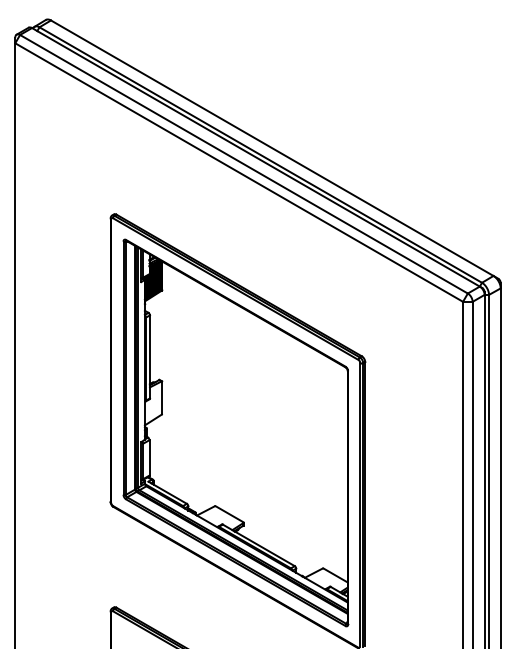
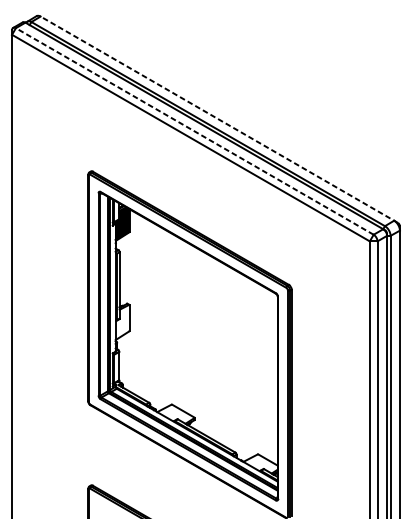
line: (274, 149) -> (219, 119), solid -> dashed
line: (243, 164) -> (194, 131), solid -> dashed

